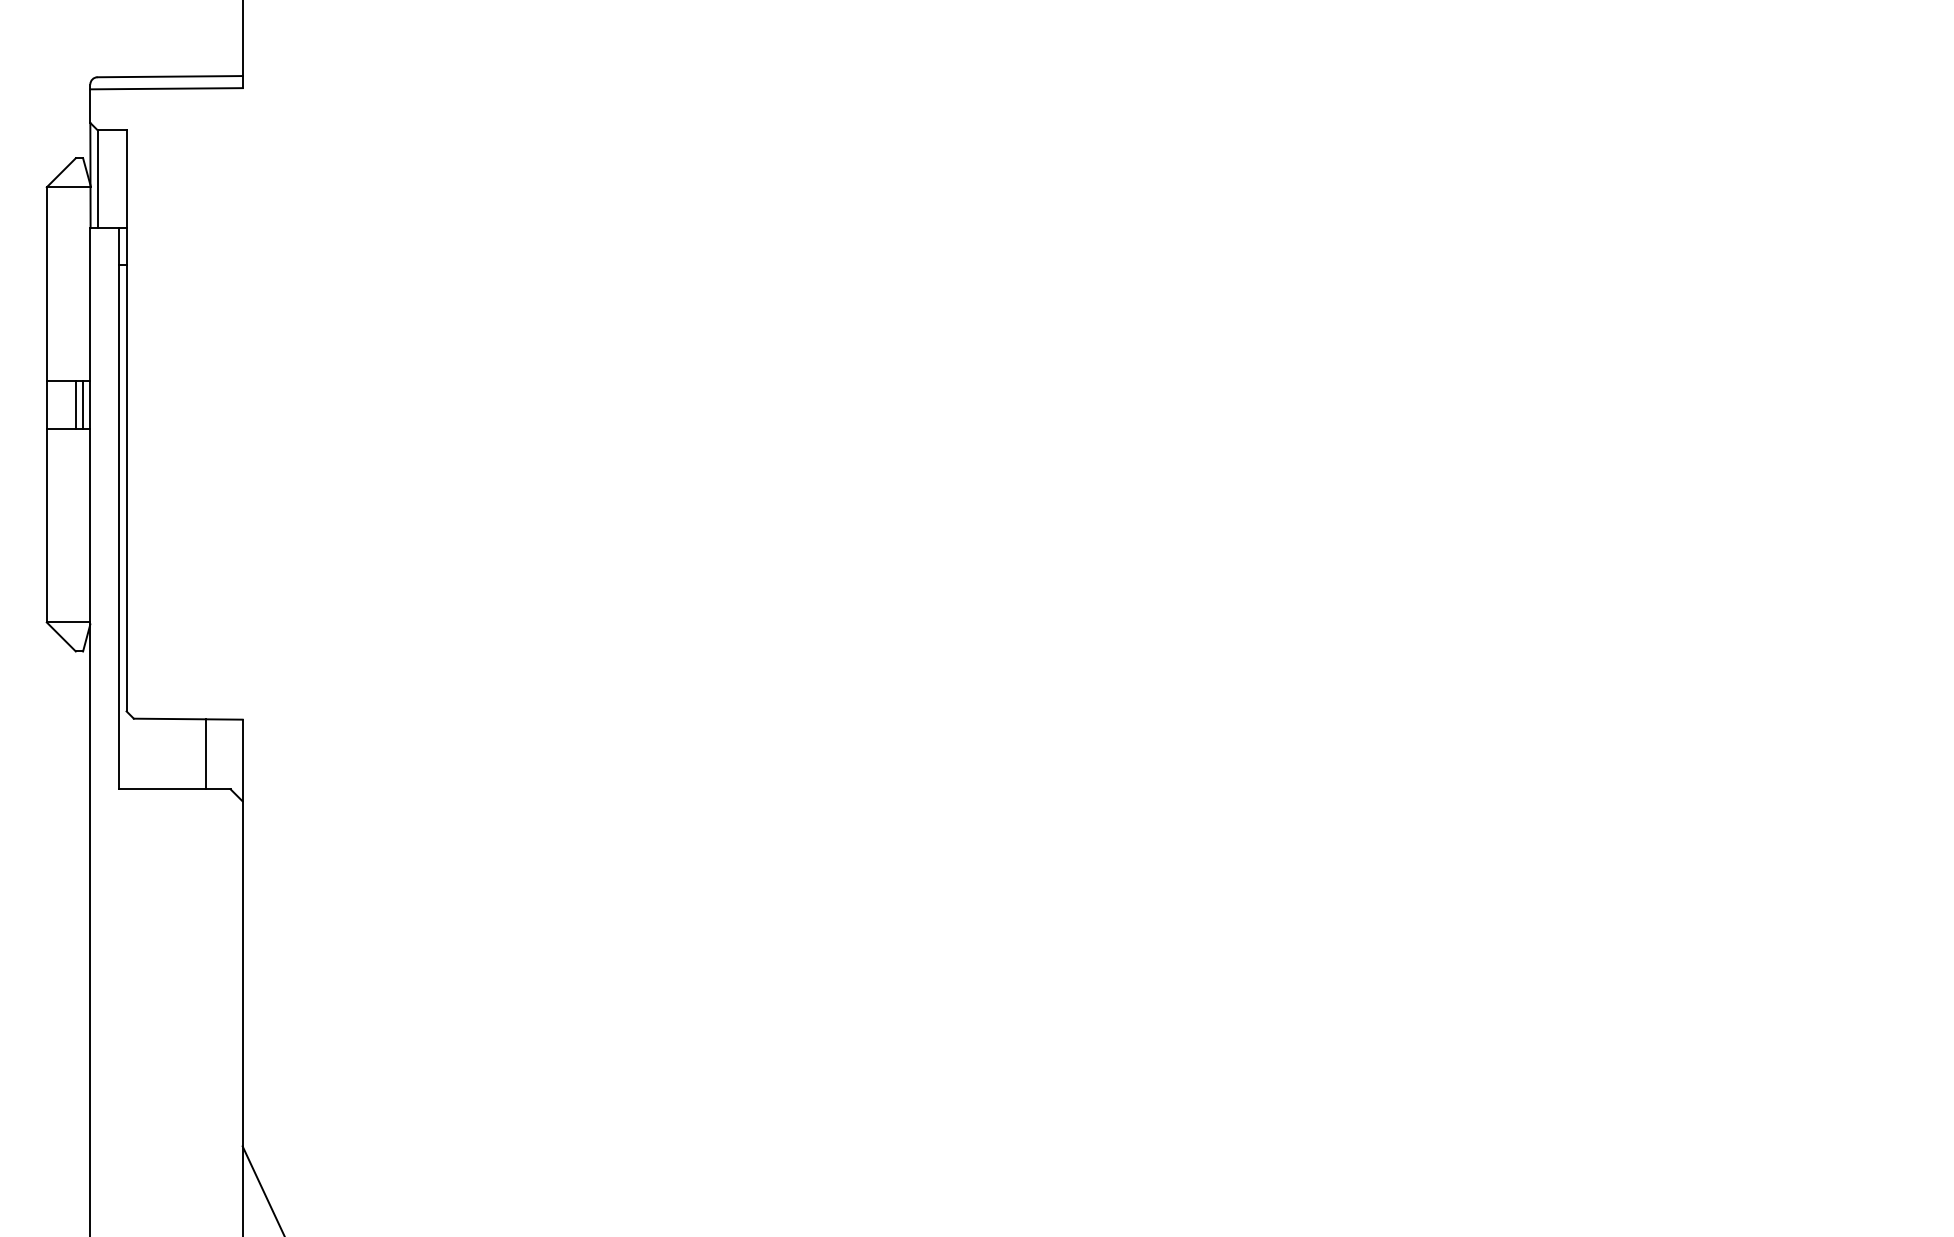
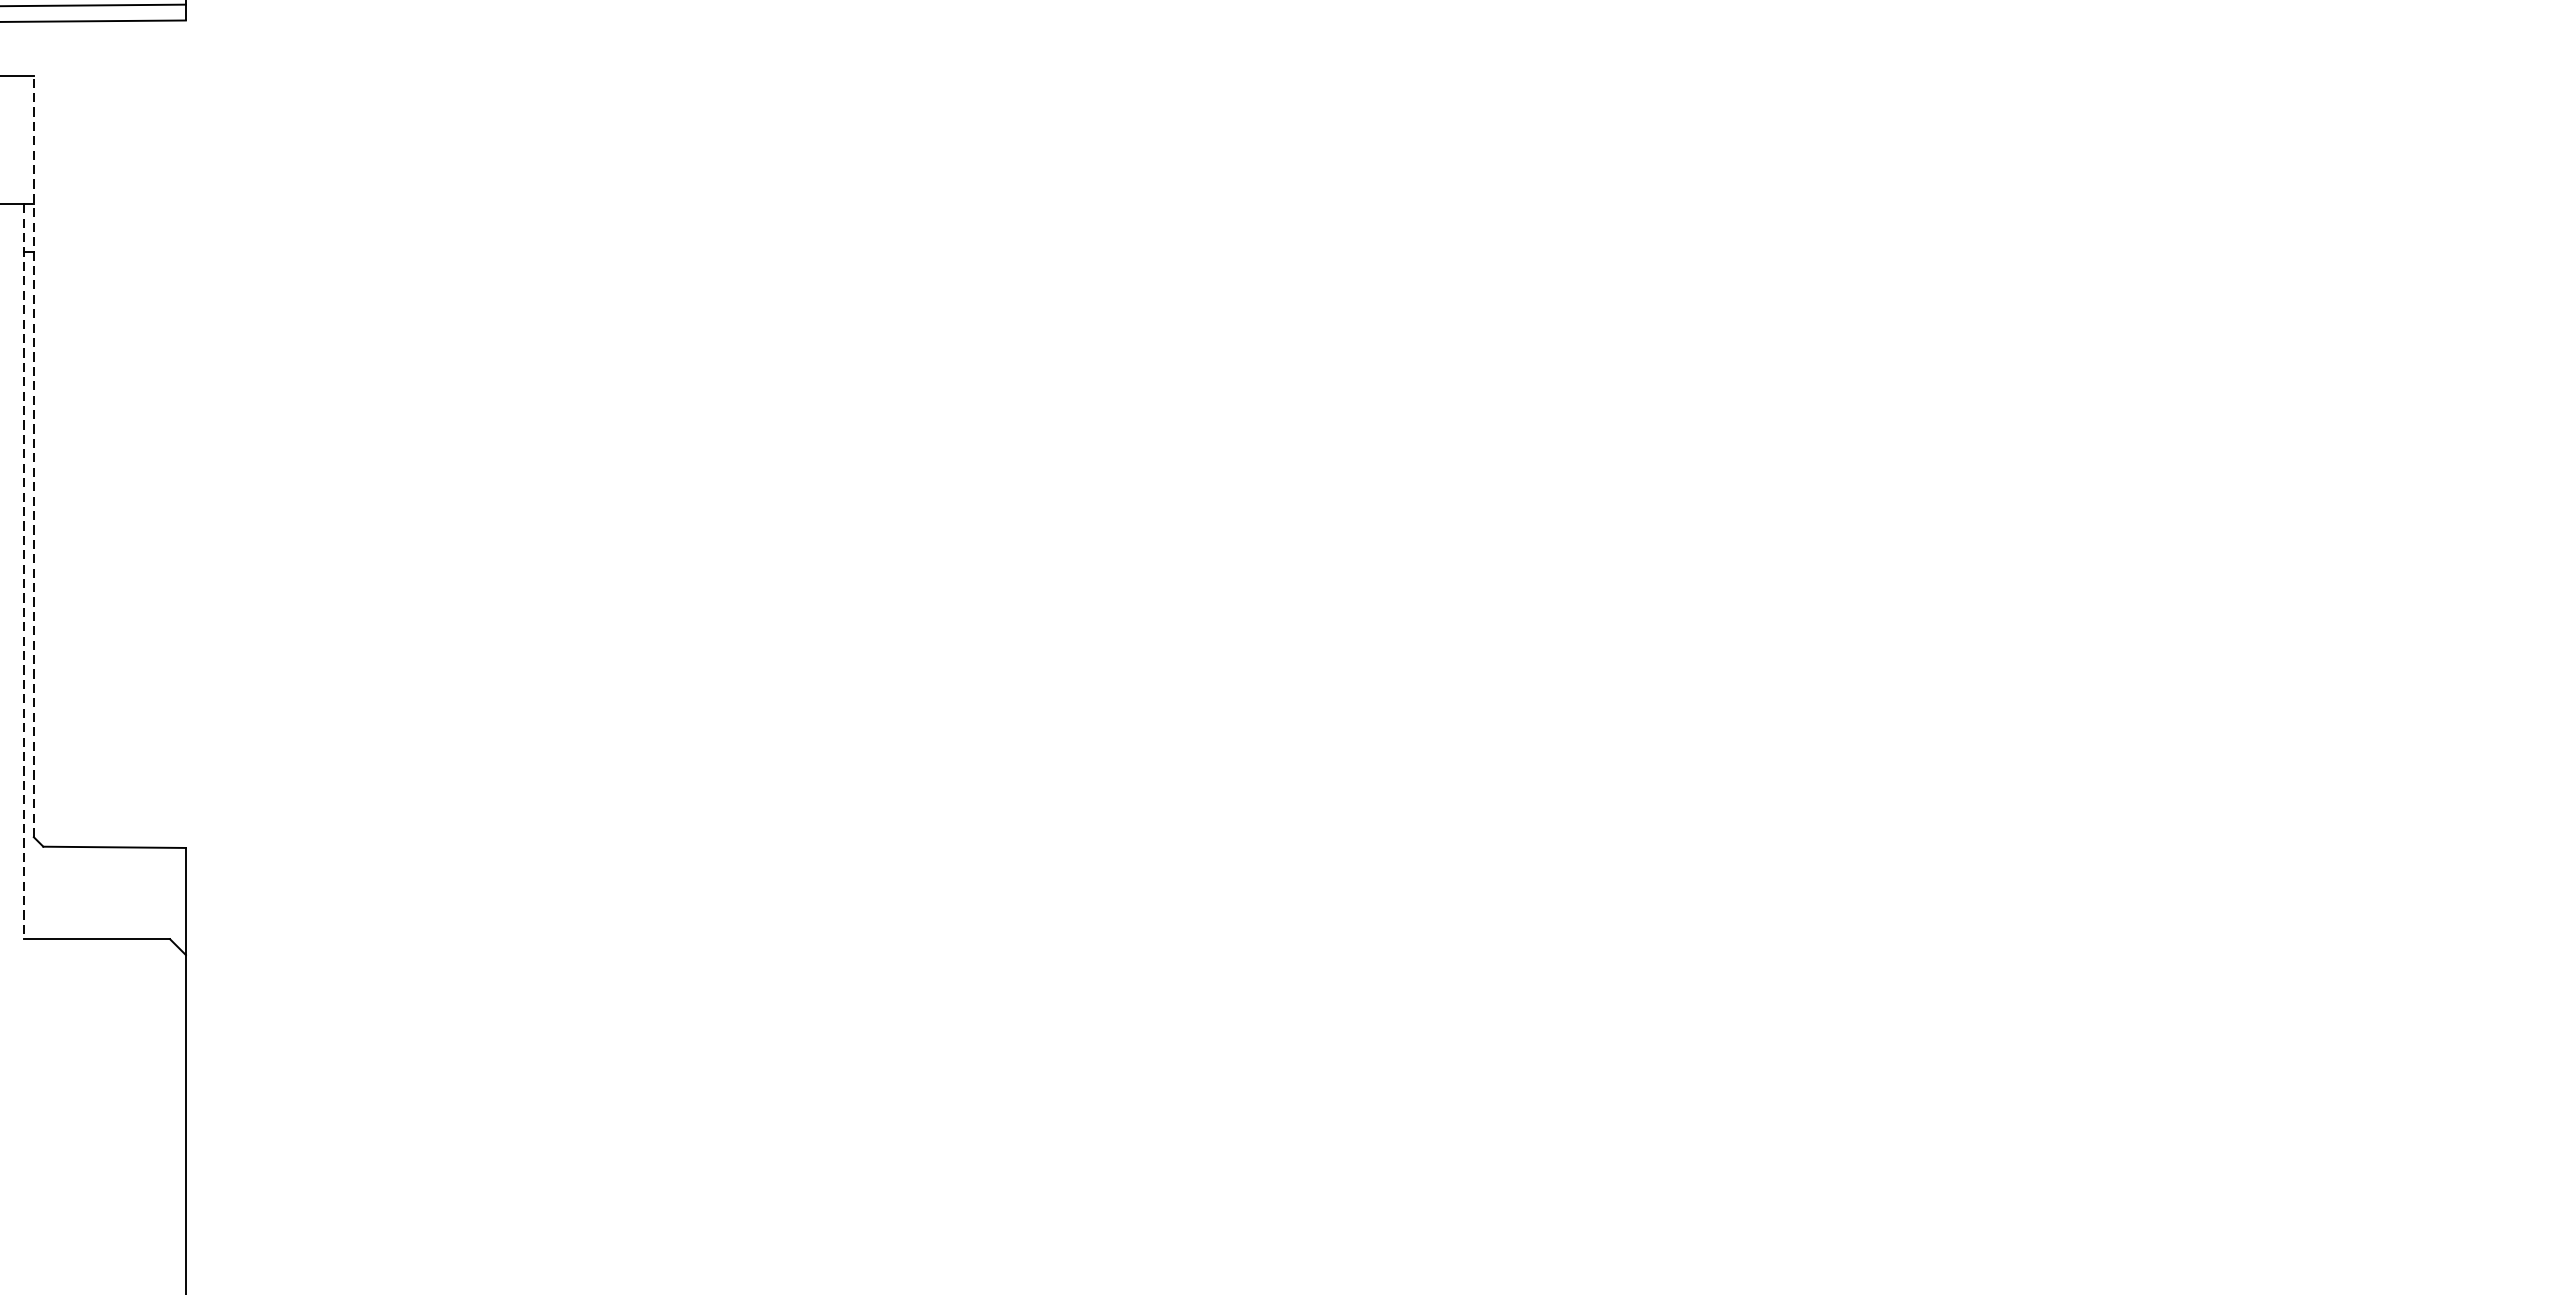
line: (126, 420) -> (33, 455), solid -> dashed
line: (119, 509) -> (24, 572), solid -> dashed
line: (206, 754) -> (138, 893), removed

